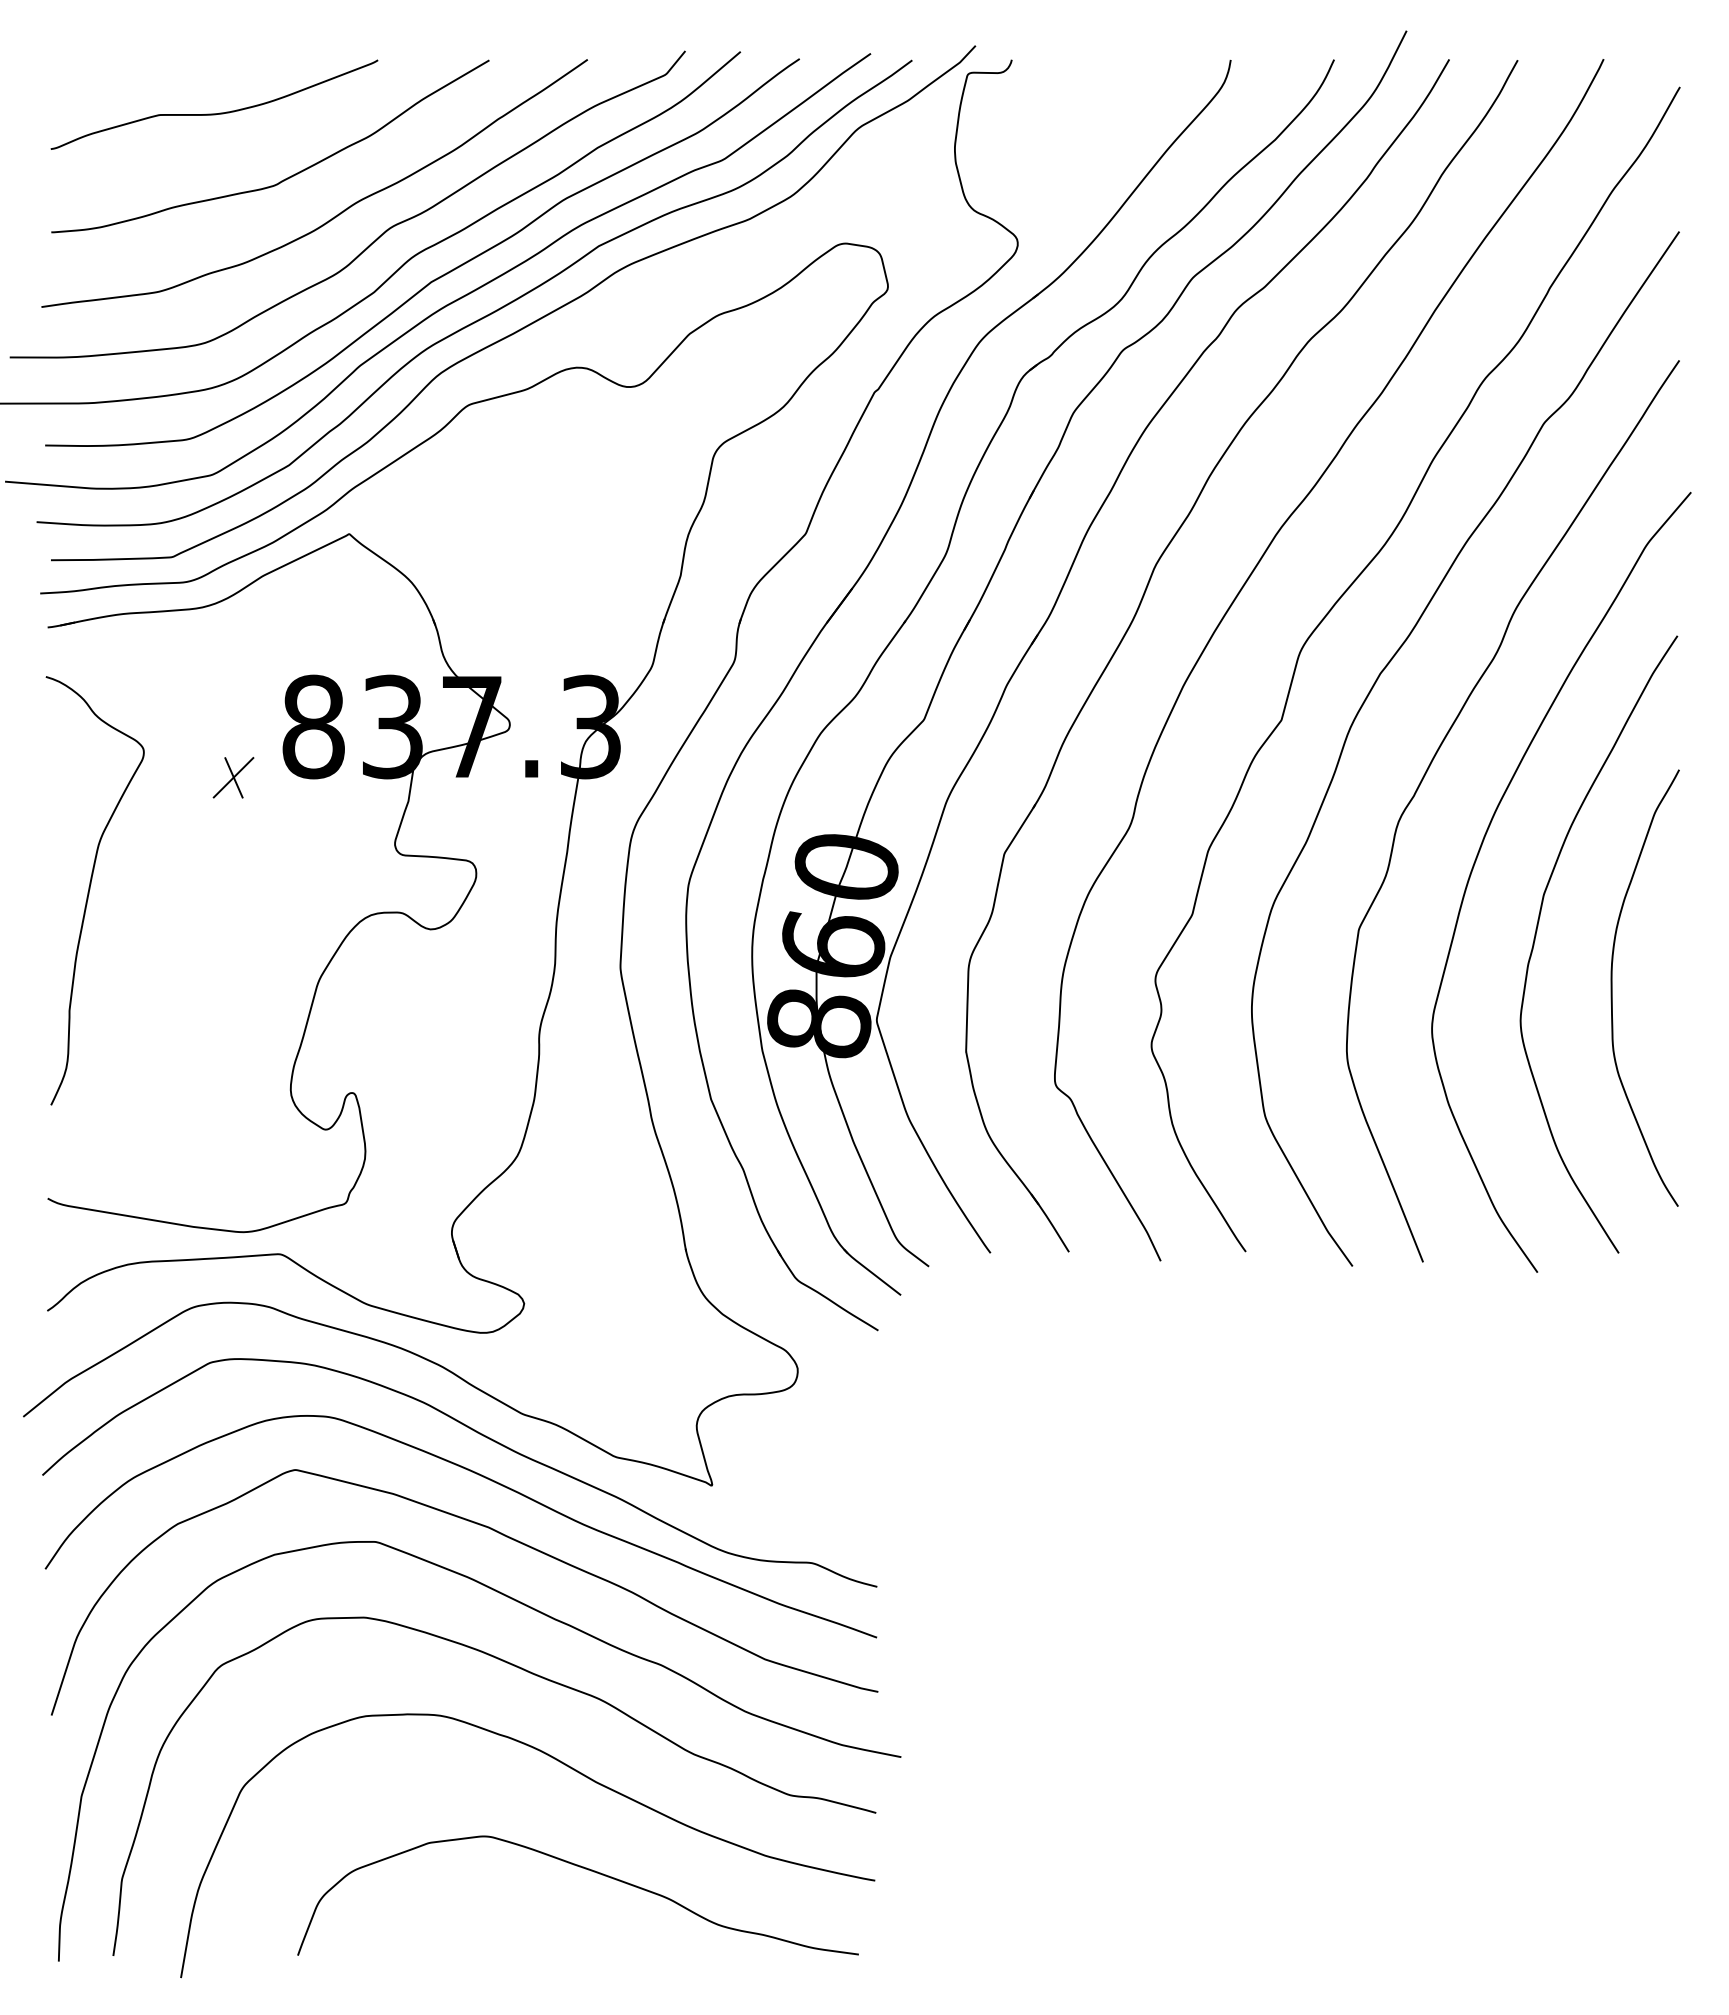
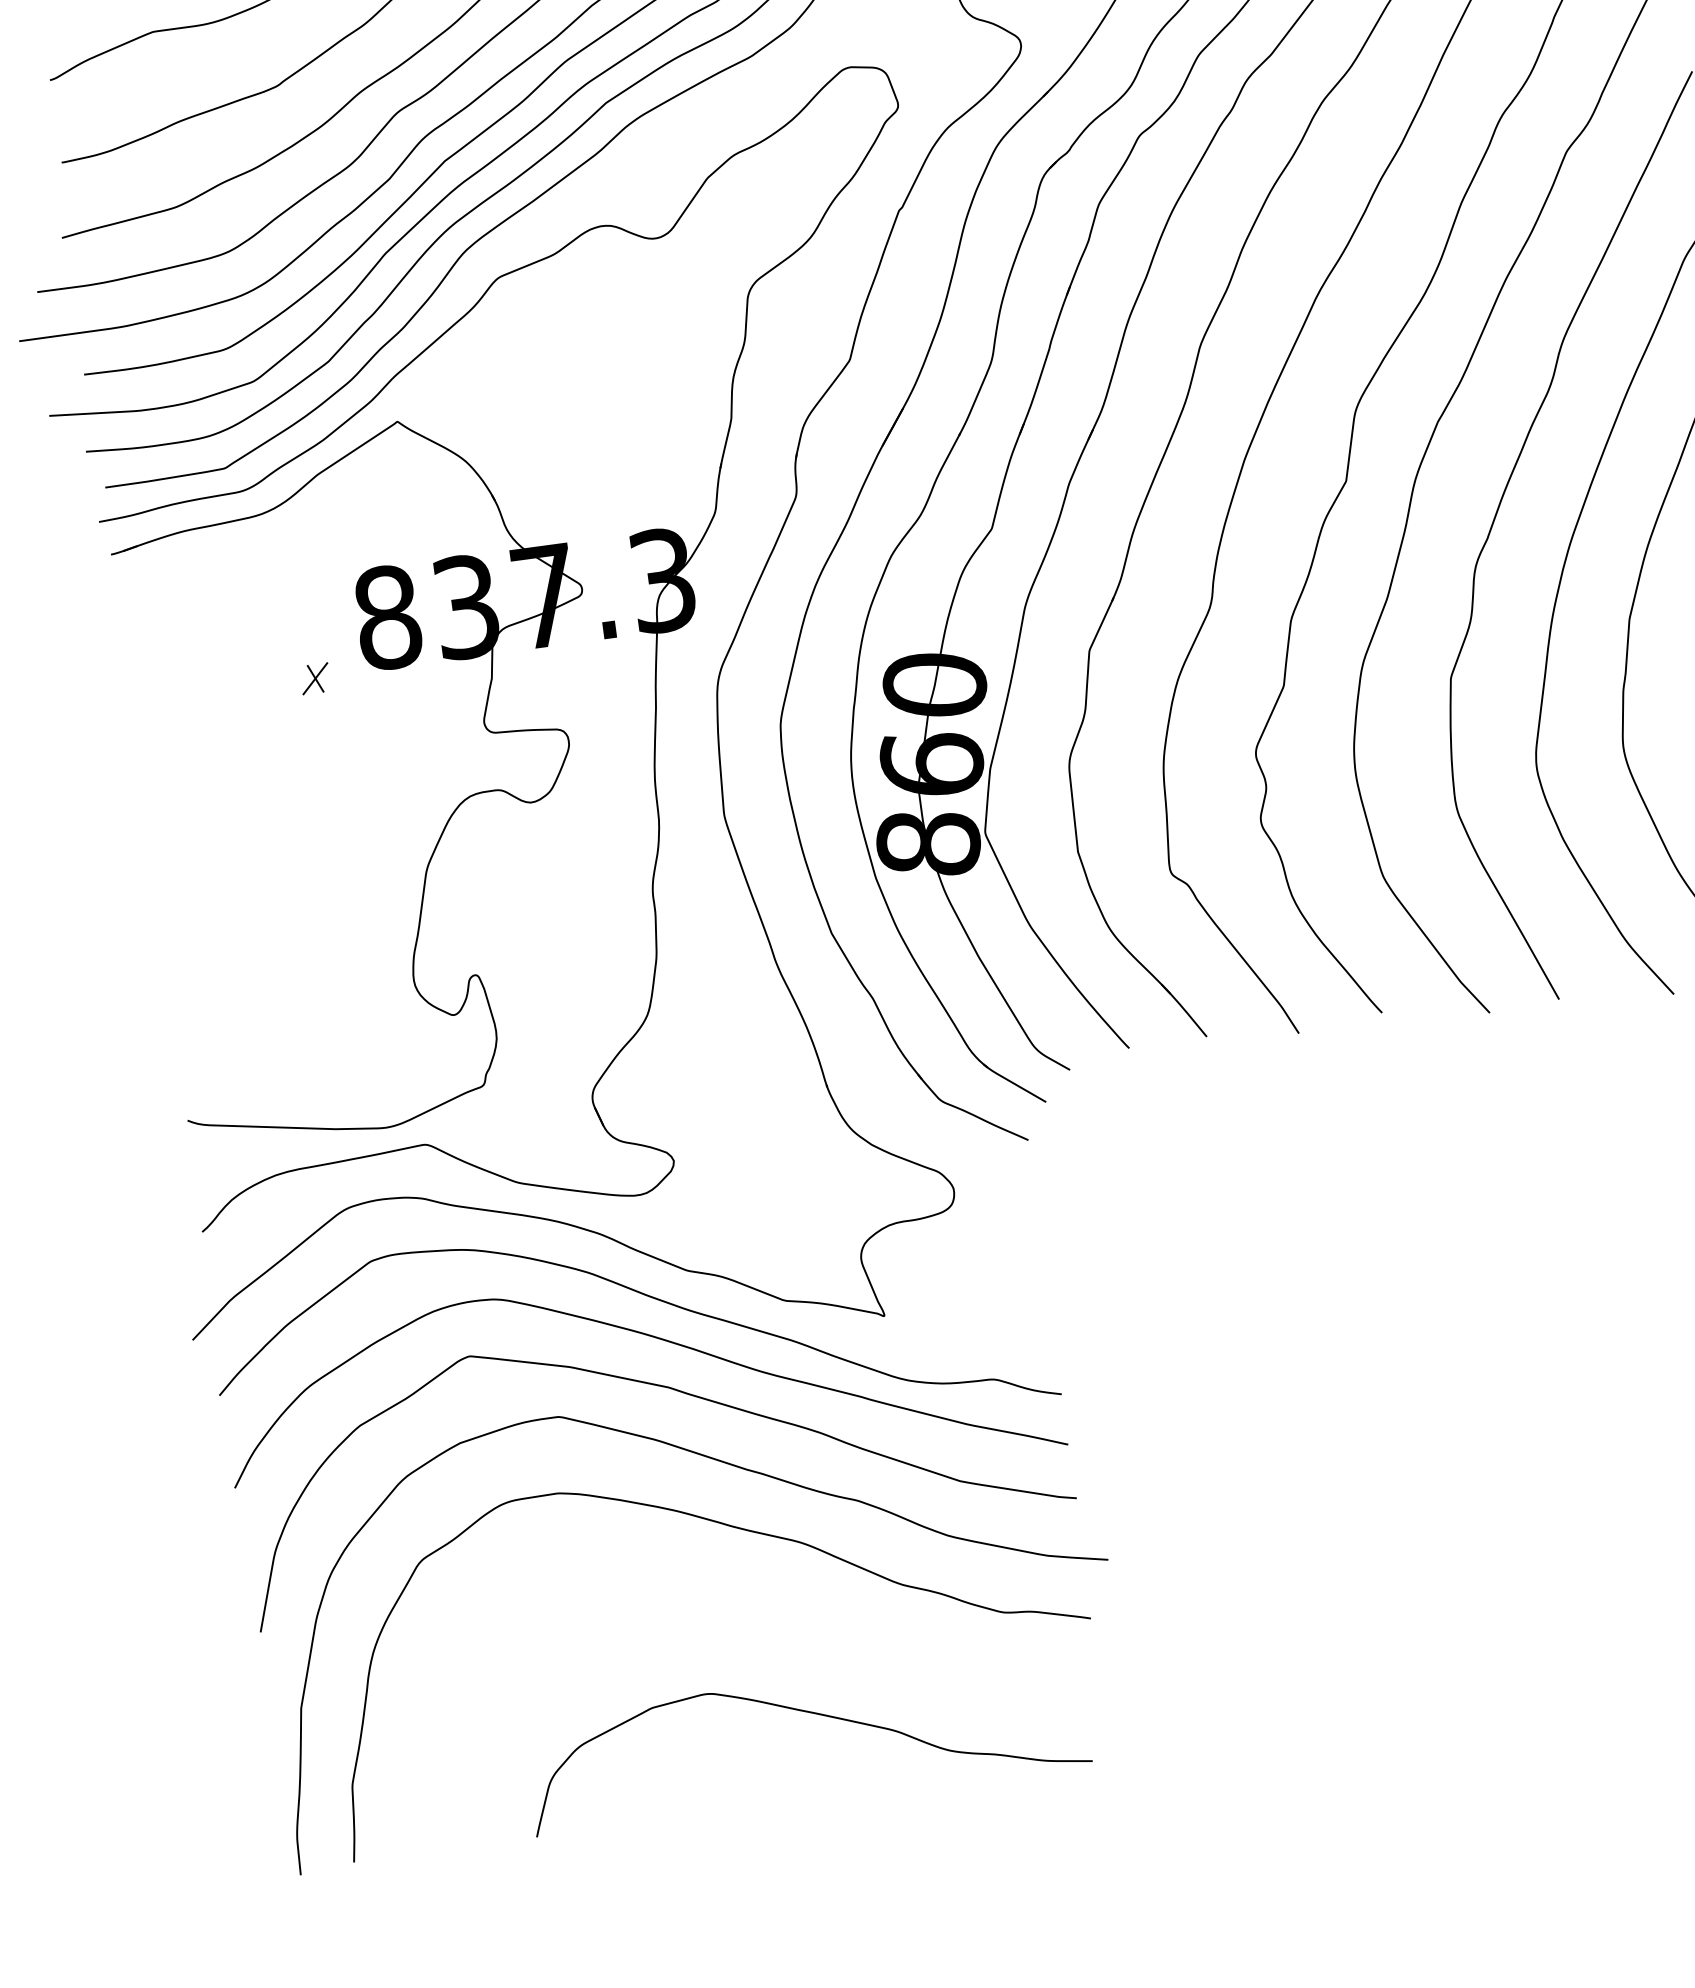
part: (233, 777) -> (315, 678), size x0.7
curve: (90, 889) -> (188, 808), removed
curve: (571, 1769) -> (783, 1616), removed

